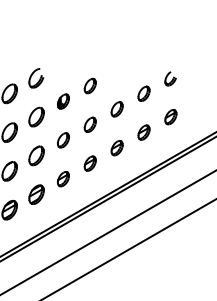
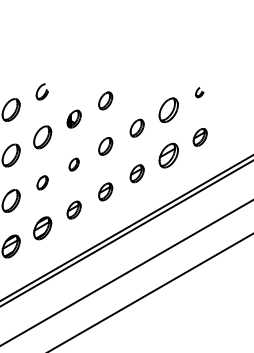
part: (36, 78) -> (42, 92), size x0.7
part: (170, 78) -> (199, 92), size x0.6
part: (143, 93) -> (168, 109), size x1.4
part: (143, 132) -> (168, 155), size x1.4
part: (63, 140) -> (74, 164), size x0.7
part: (36, 155) -> (42, 182), size x0.6

